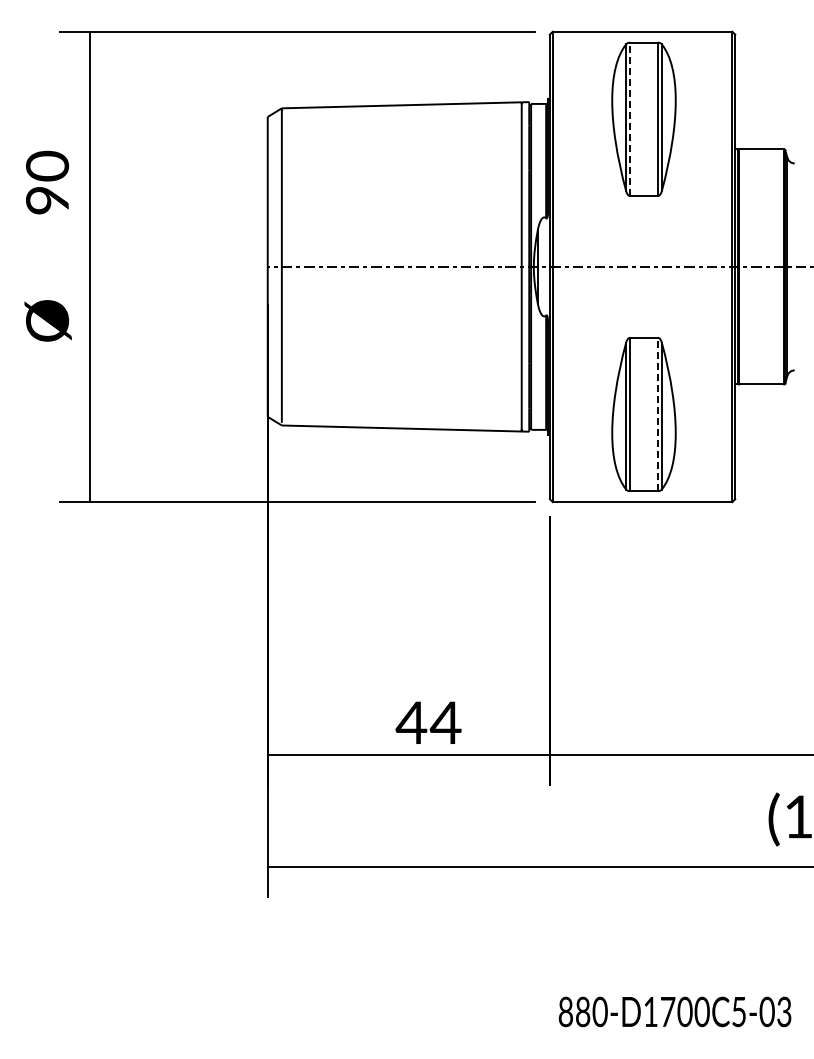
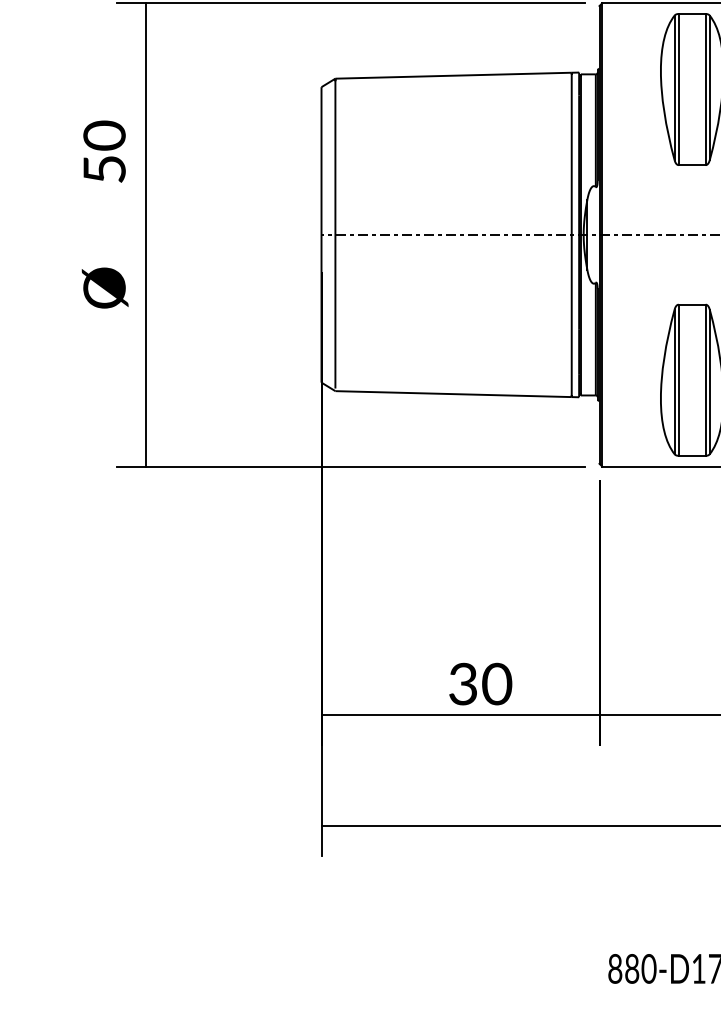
line: (630, 119) -> (678, 89), dashed -> solid
text: (47, 200) -> (104, 169), 90 -> 50
line: (657, 414) -> (705, 380), dashed -> solid
text: (428, 722) -> (479, 683), 44 -> 30

